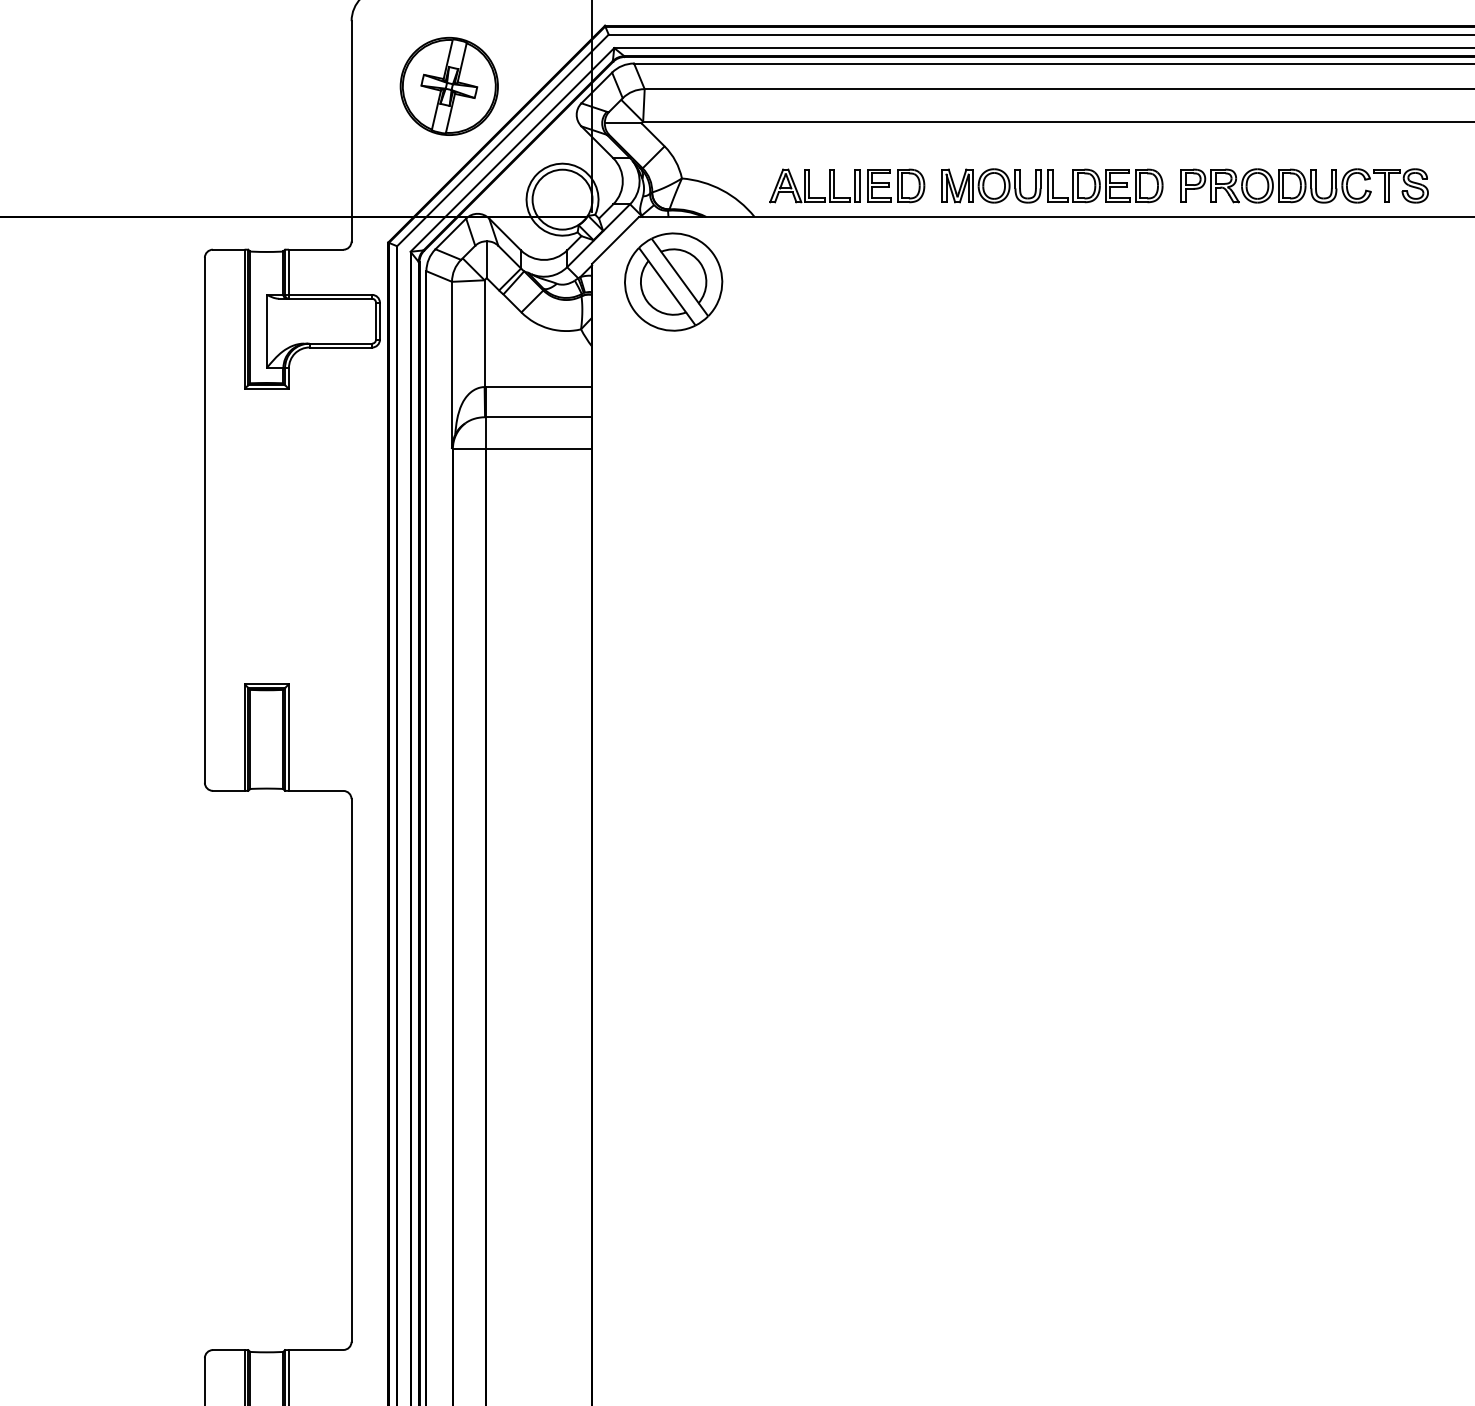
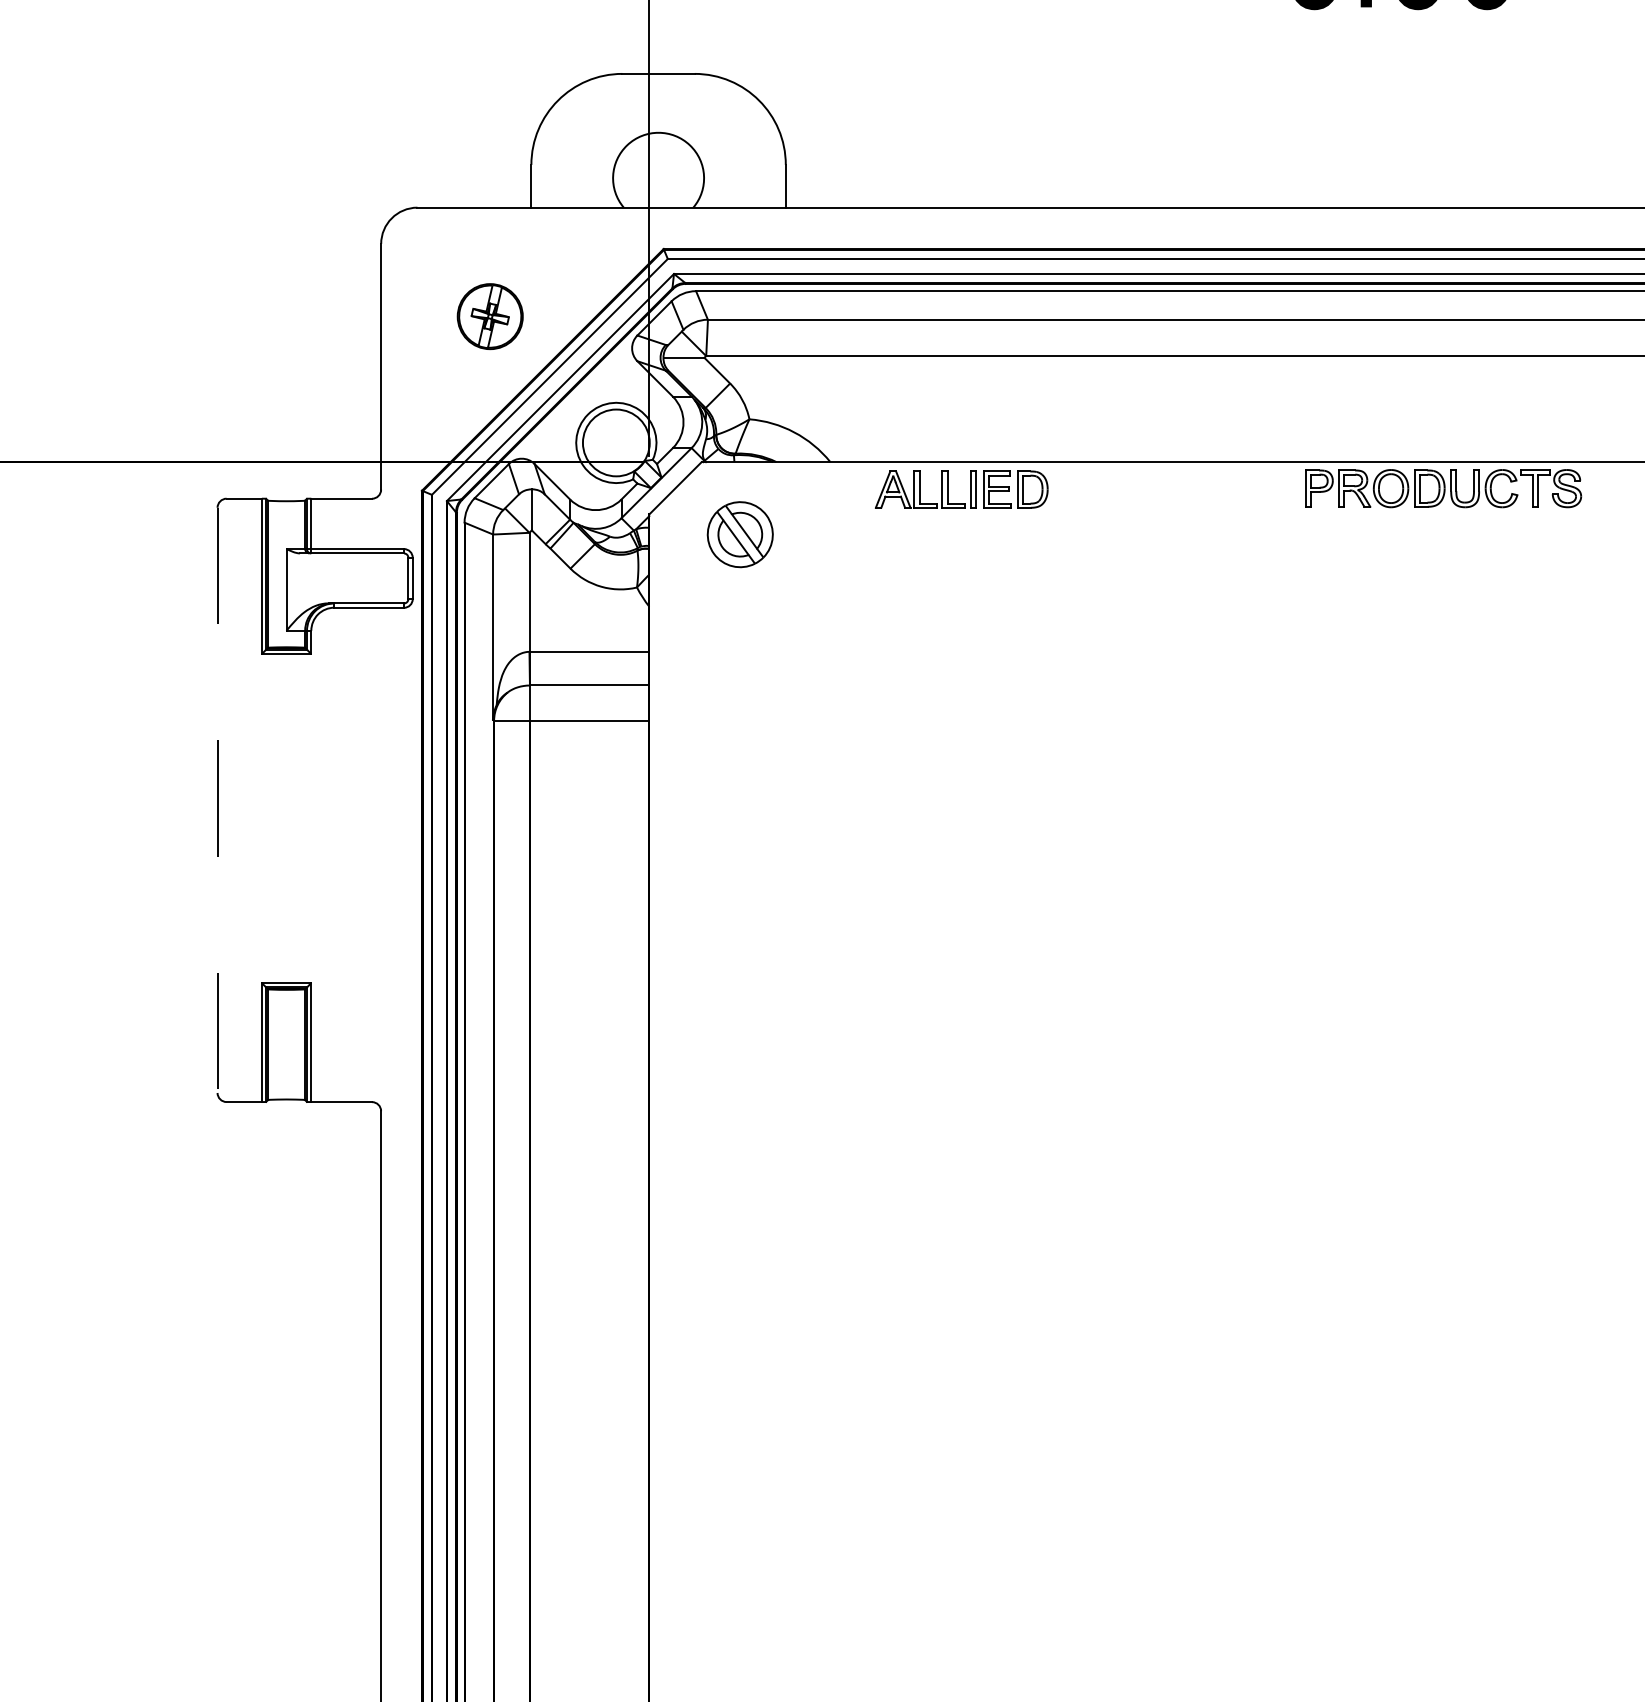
part: (449, 86) -> (490, 316), size x0.6
part: (855, 185) -> (970, 489), moved
part: (1052, 185) -> (1162, 427), removed
part: (1304, 185) -> (1443, 488), moved
part: (673, 281) -> (740, 534), size x0.6
line: (204, 520) -> (217, 800), solid -> dashed

